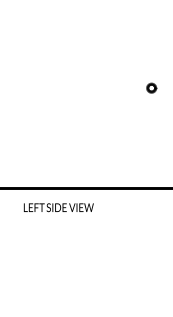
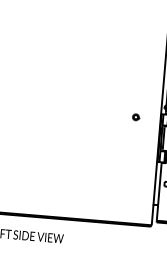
part: (152, 87) -> (136, 116), size x0.62

